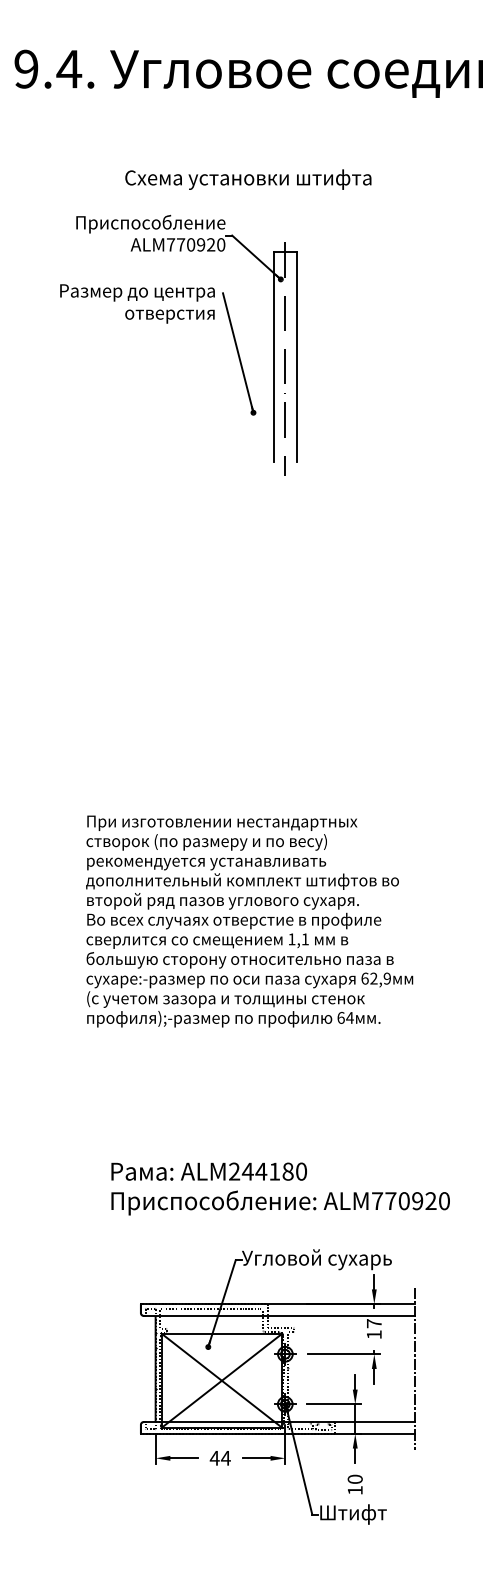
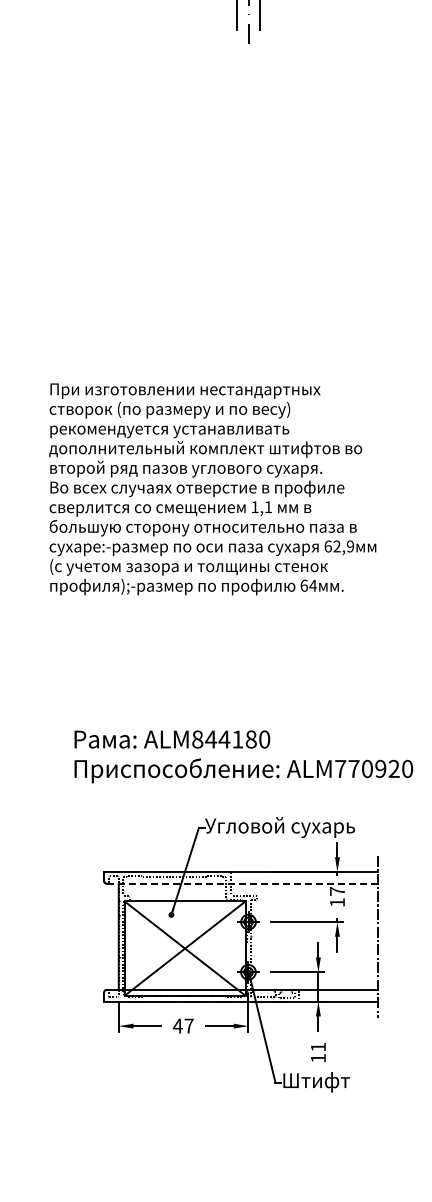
text: (234, 1171) -> (197, 739), ALM244180 -> ALM844180
line: (279, 1315) -> (242, 883), solid -> dashed
text: (225, 1458) -> (188, 1026), 44 -> 47
text: (354, 1478) -> (317, 1046), 10 -> 11

